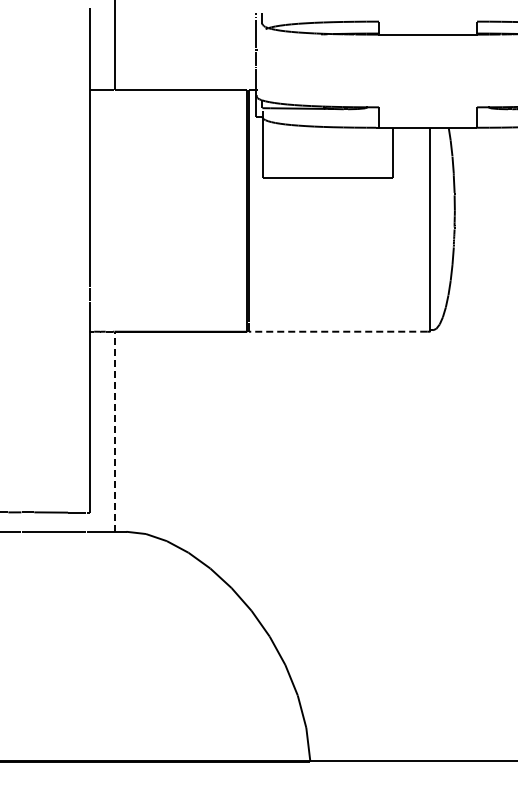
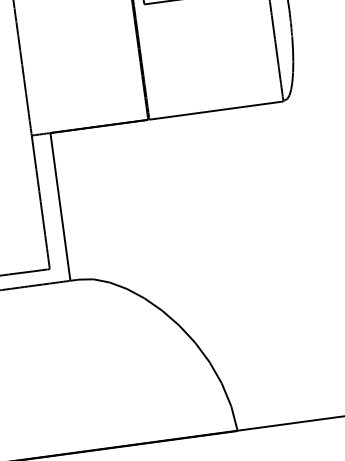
line: (337, 331) -> (214, 110), dashed -> solid
line: (114, 431) -> (60, 206), dashed -> solid

